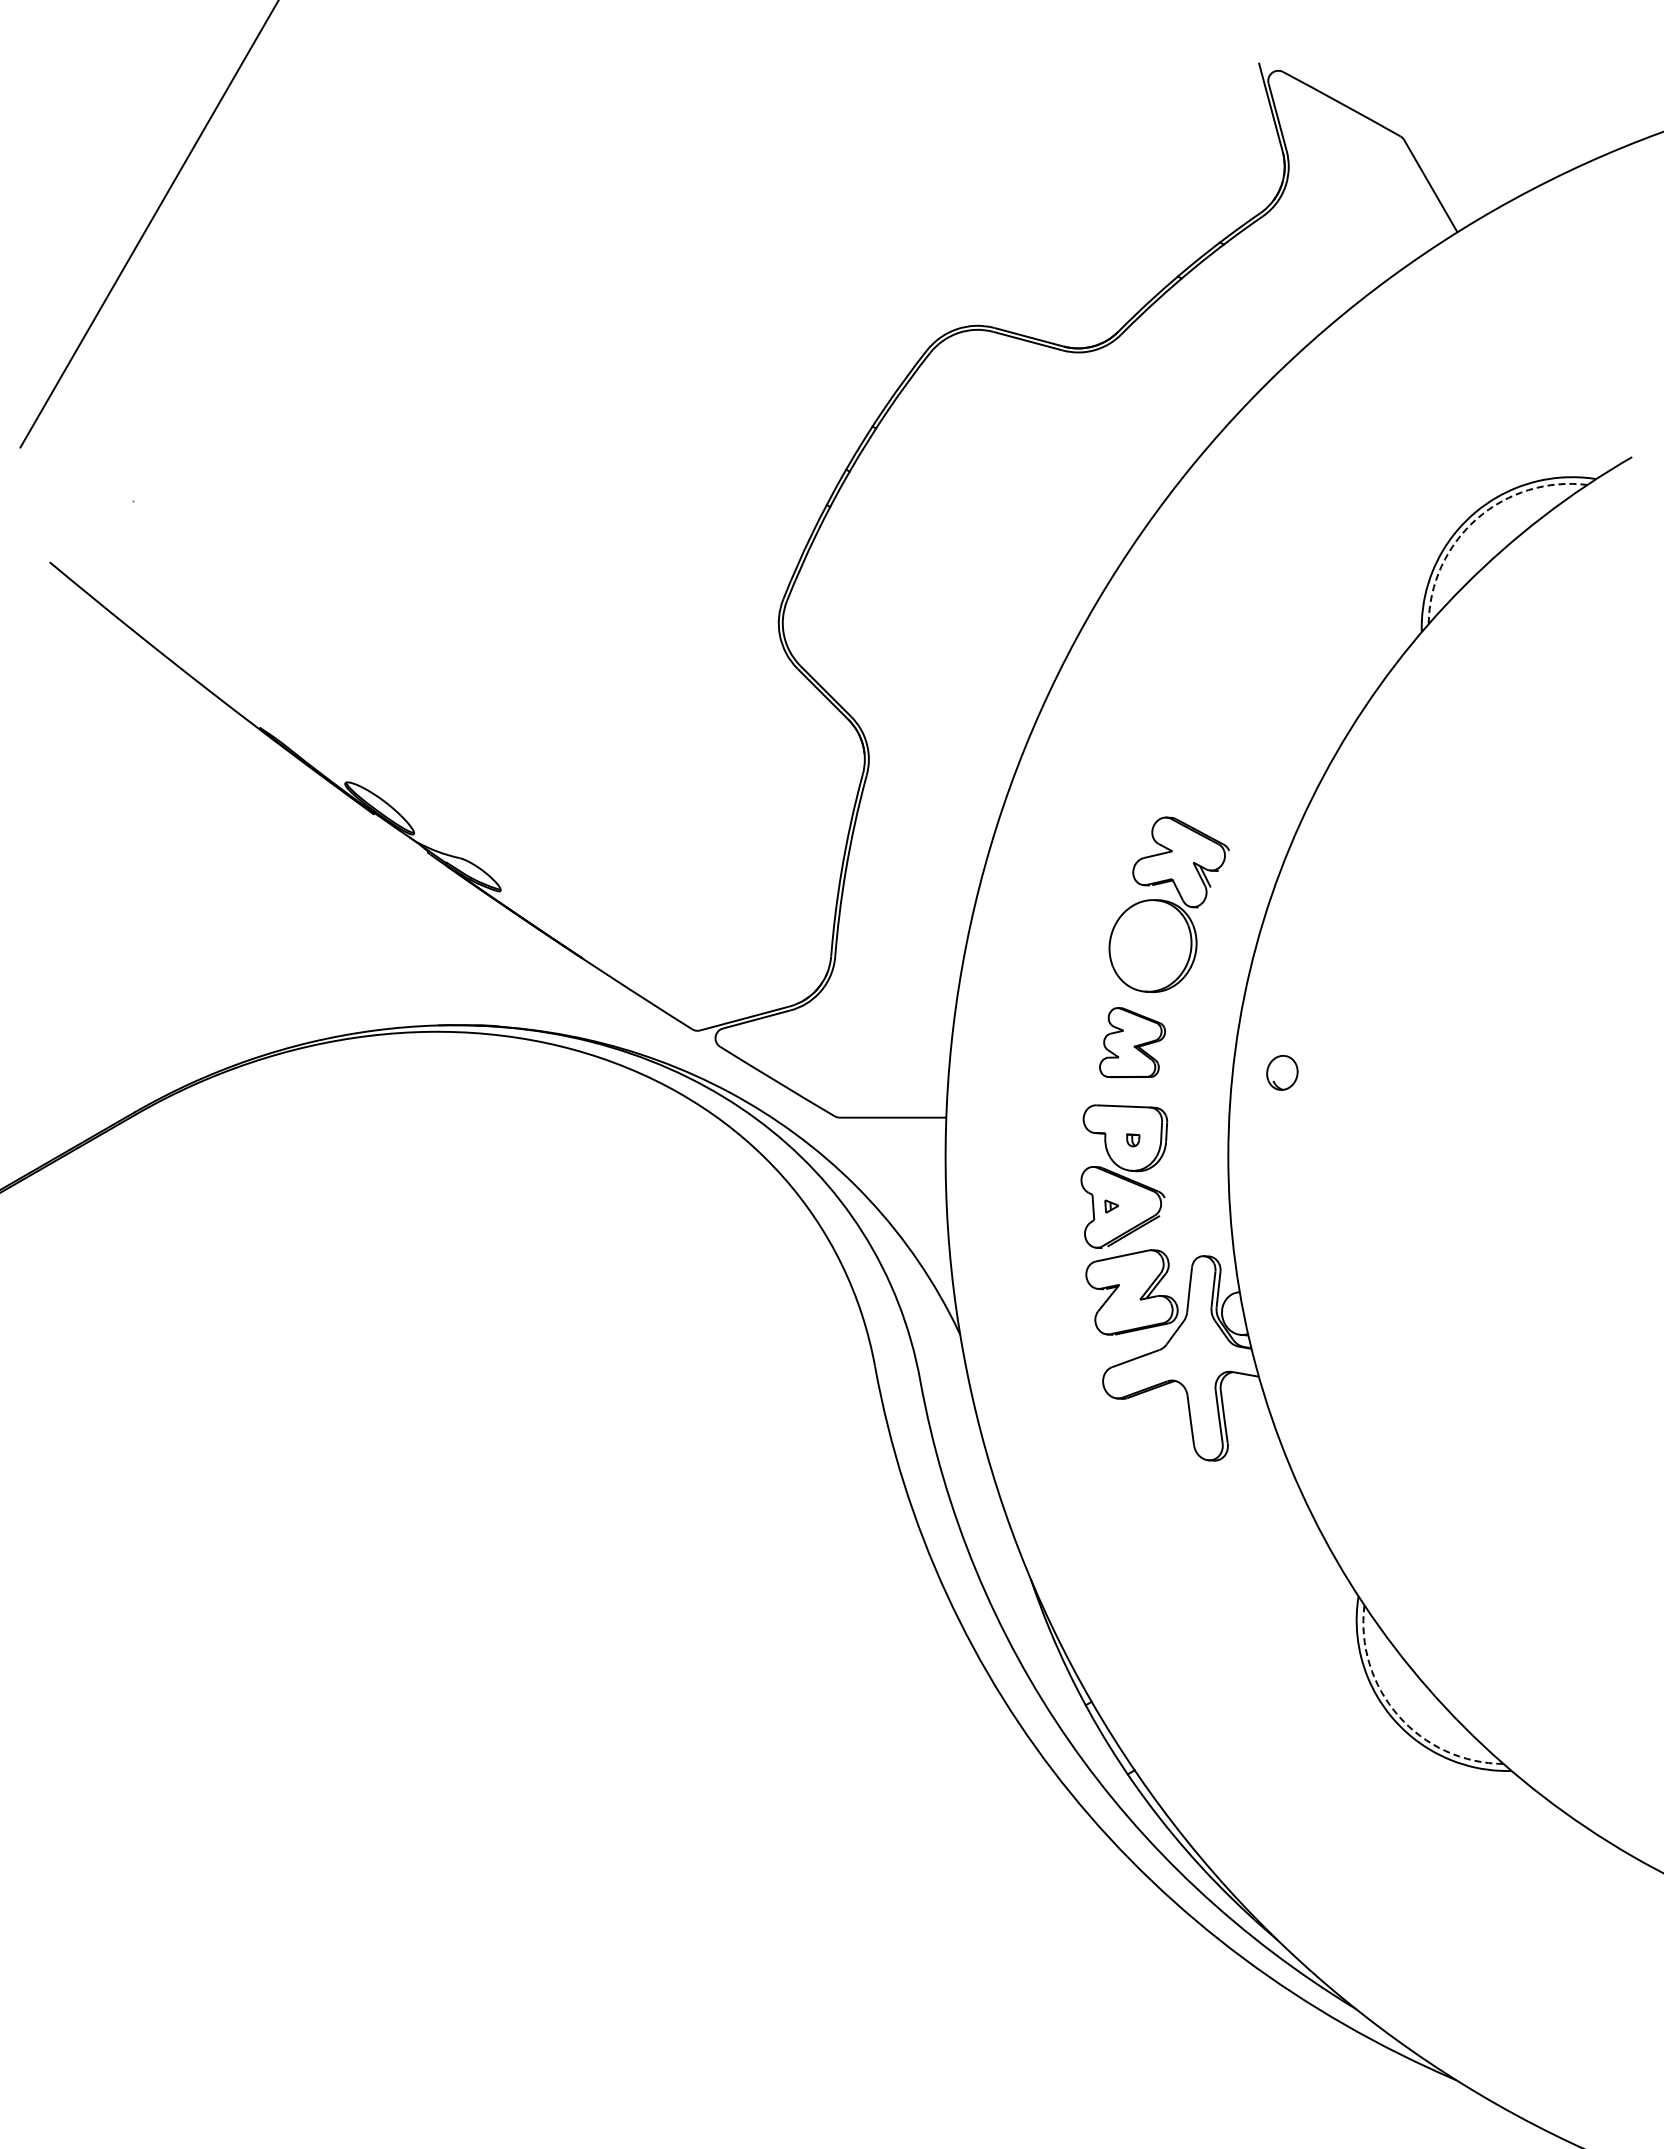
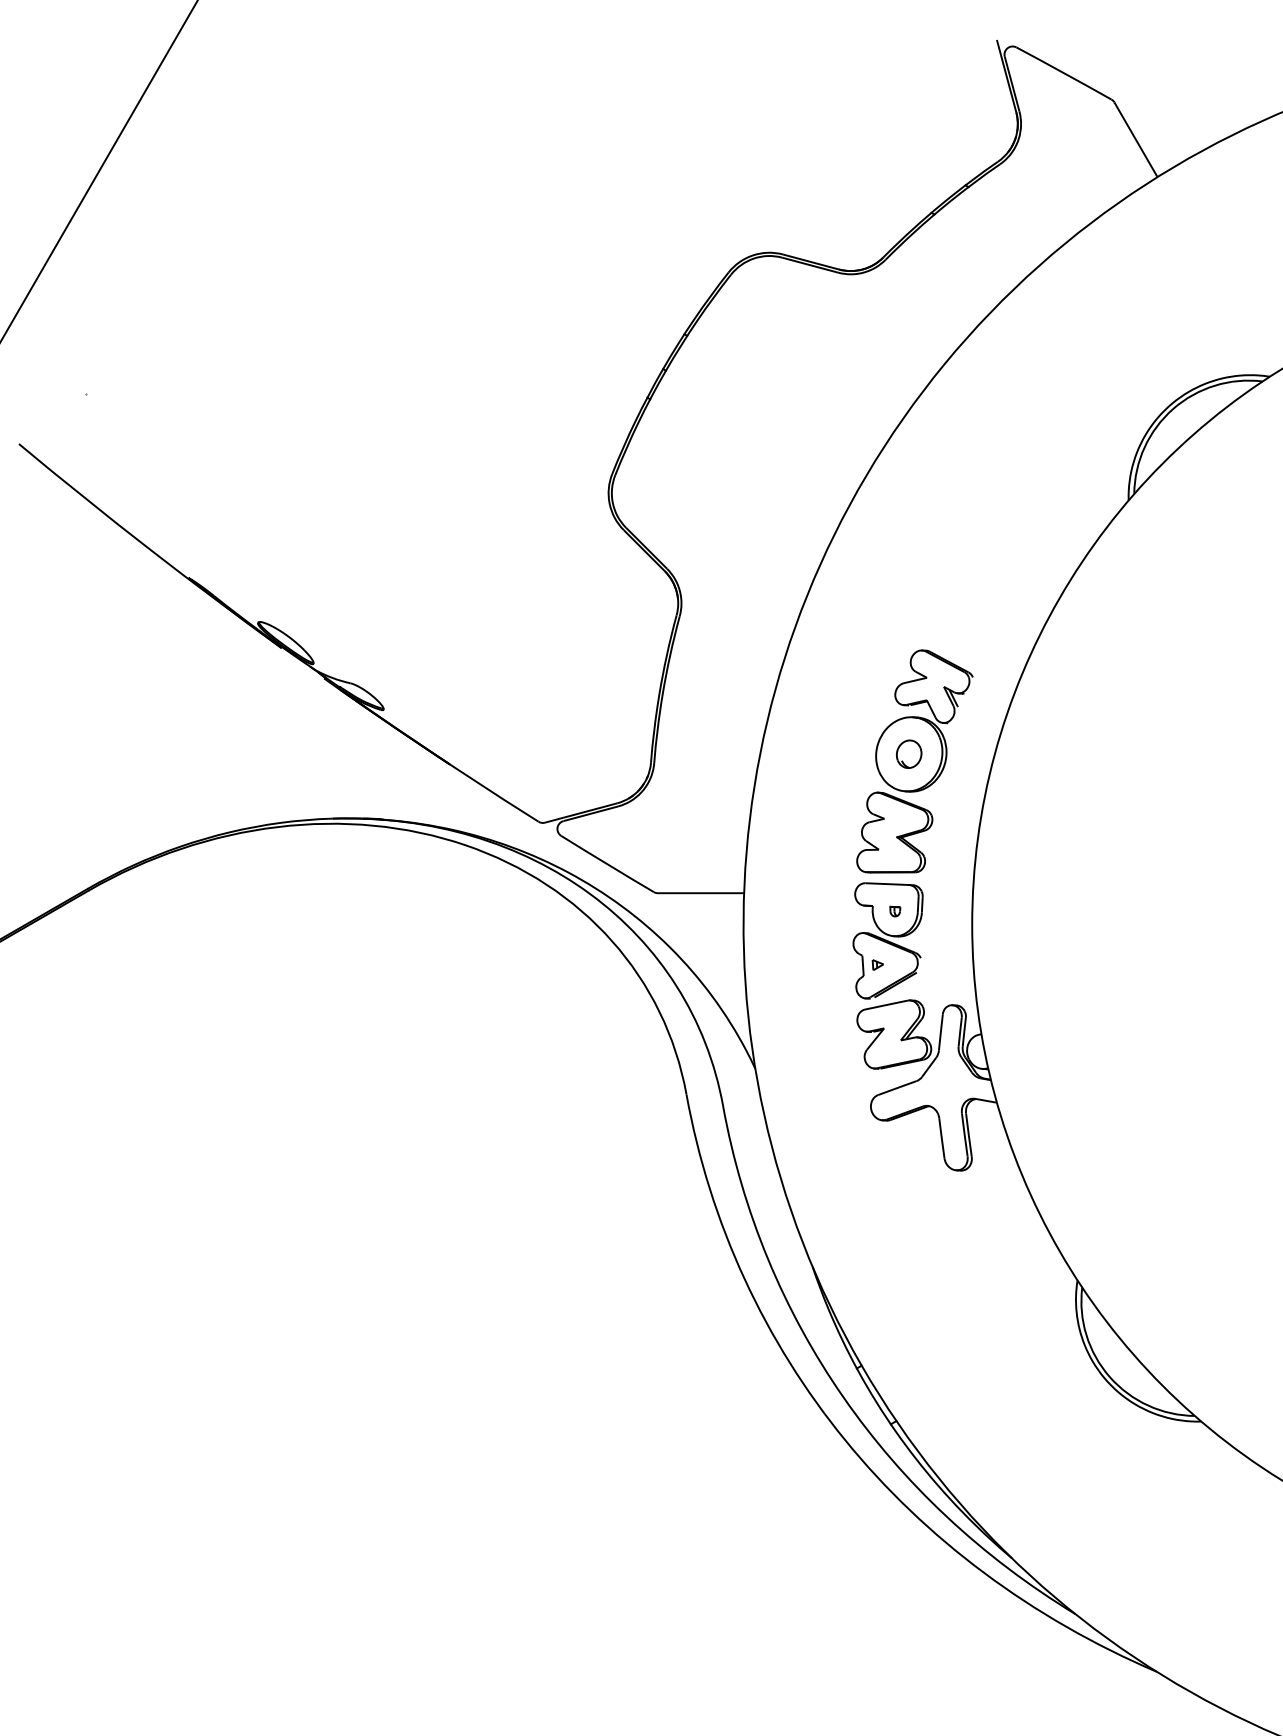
arc: (1476, 518) -> (1172, 408), dashed -> solid
part: (1132, 1042) -> (894, 832), size x1.43
part: (1282, 1072) -> (909, 753), moved
arc: (1398, 1715) -> (1109, 1376), dashed -> solid

